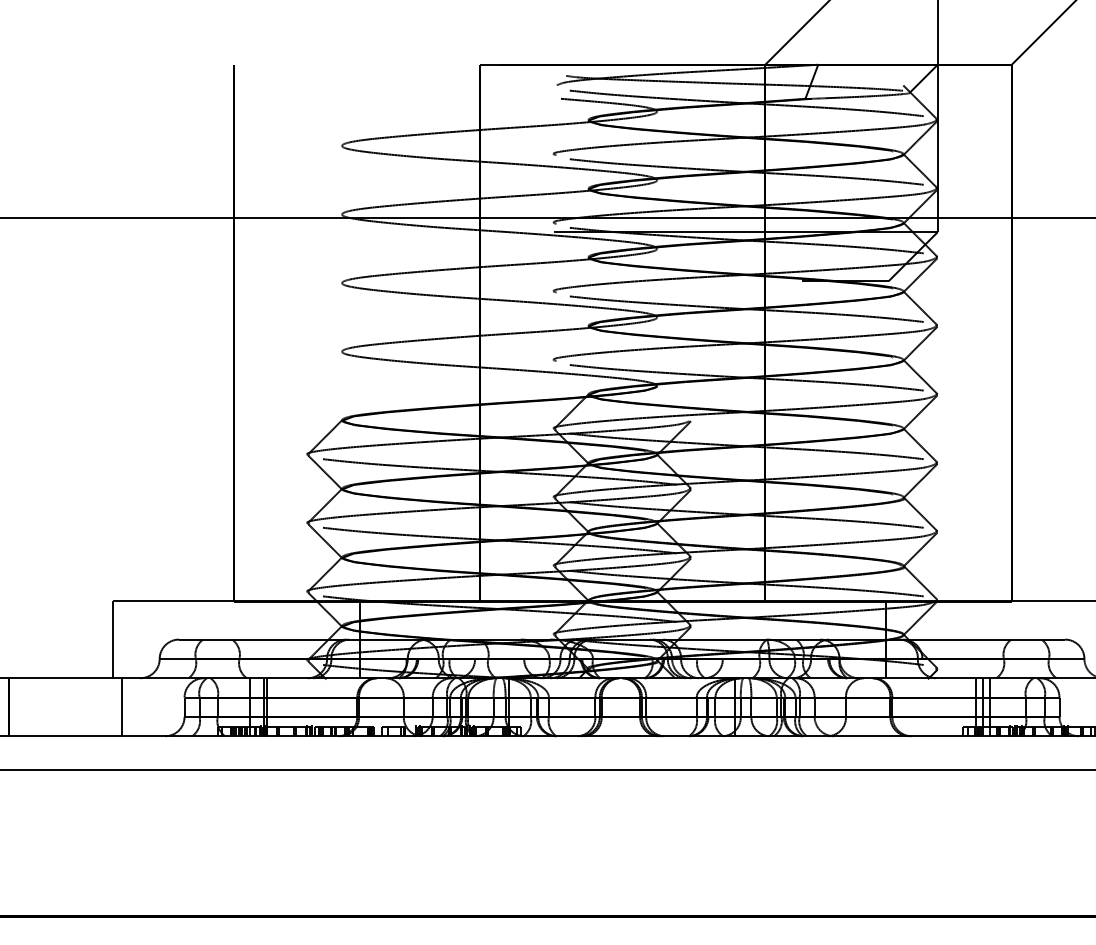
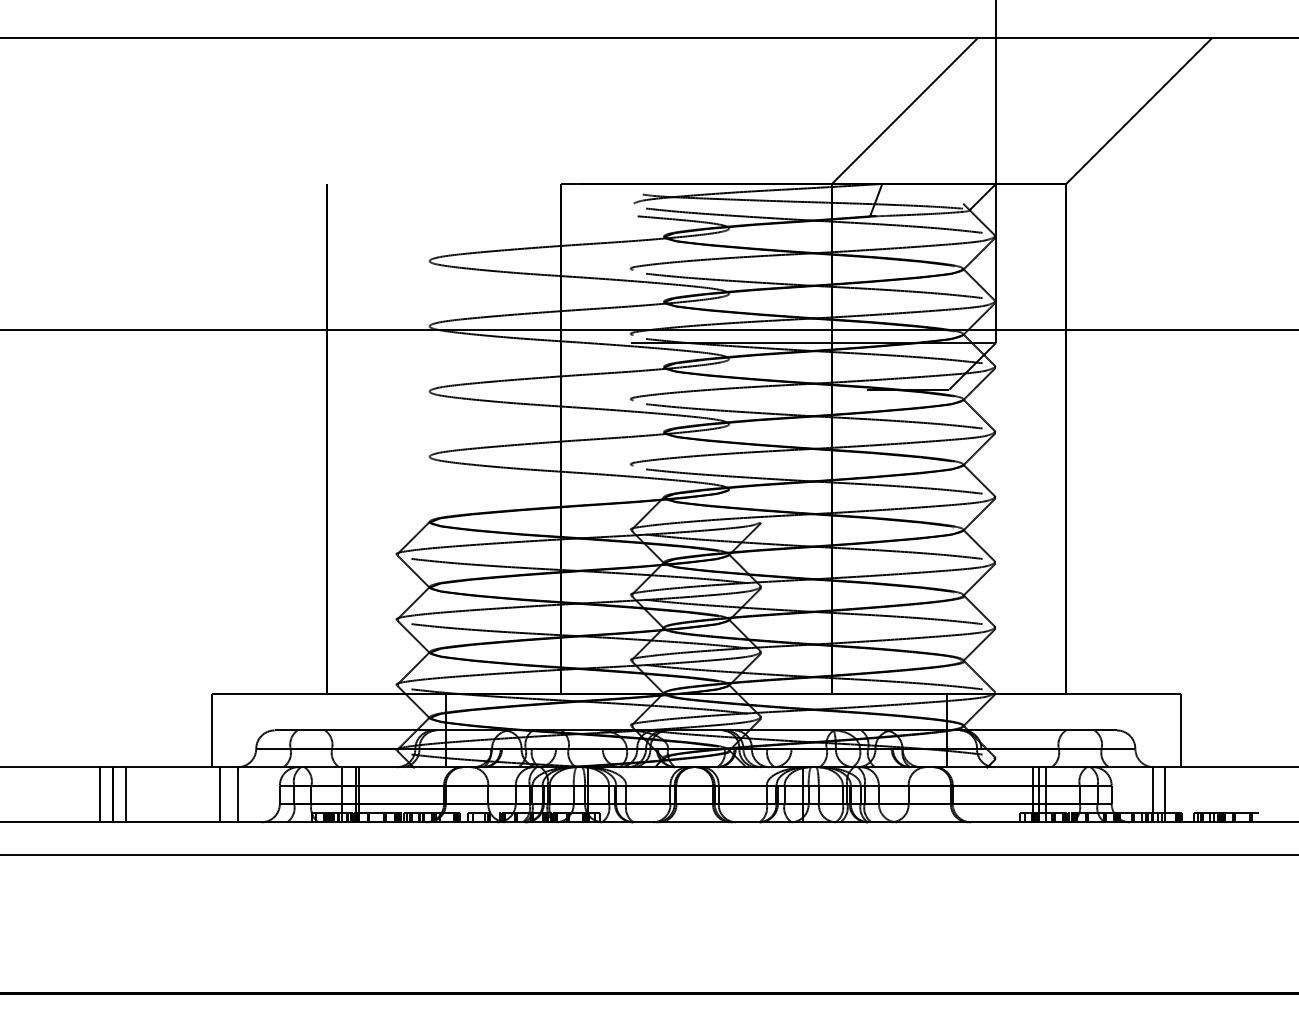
line: (23, 706) -> (126, 794), added
line: (141, 706) -> (238, 794), added

